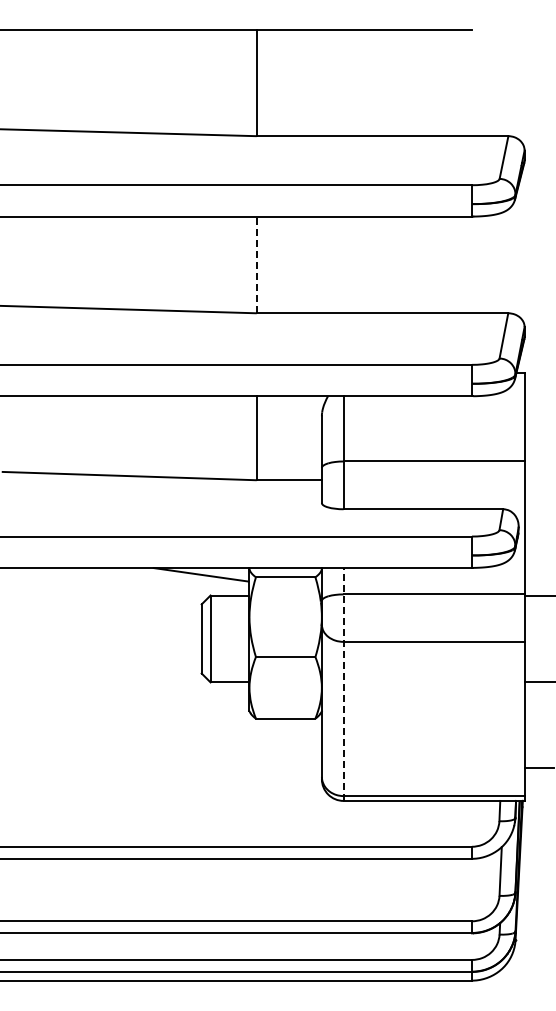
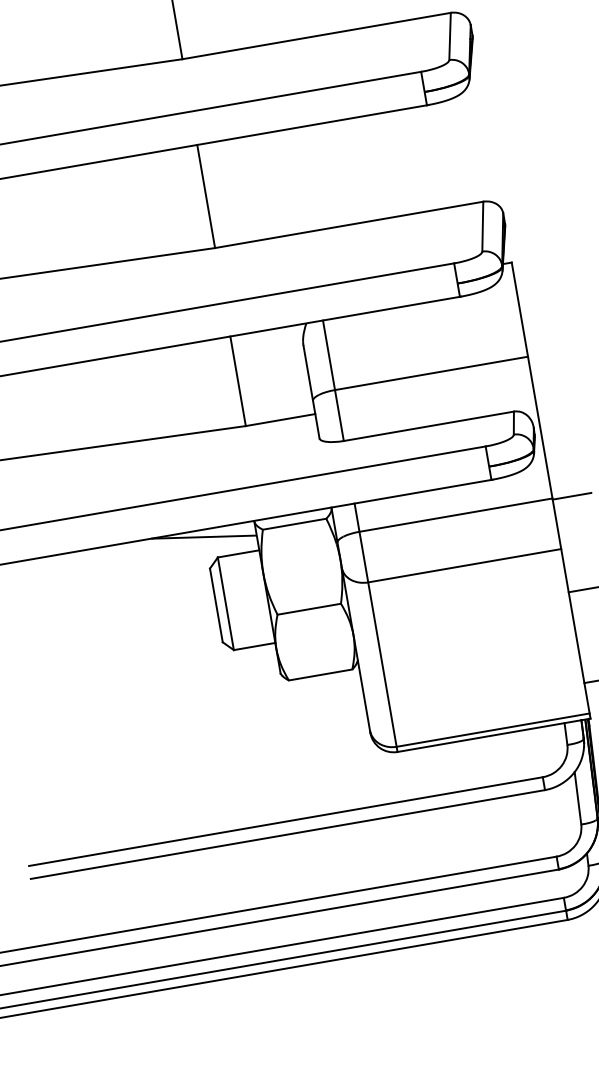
line: (256, 264) -> (205, 196), dashed -> solid
line: (343, 684) -> (375, 627), dashed -> solid

